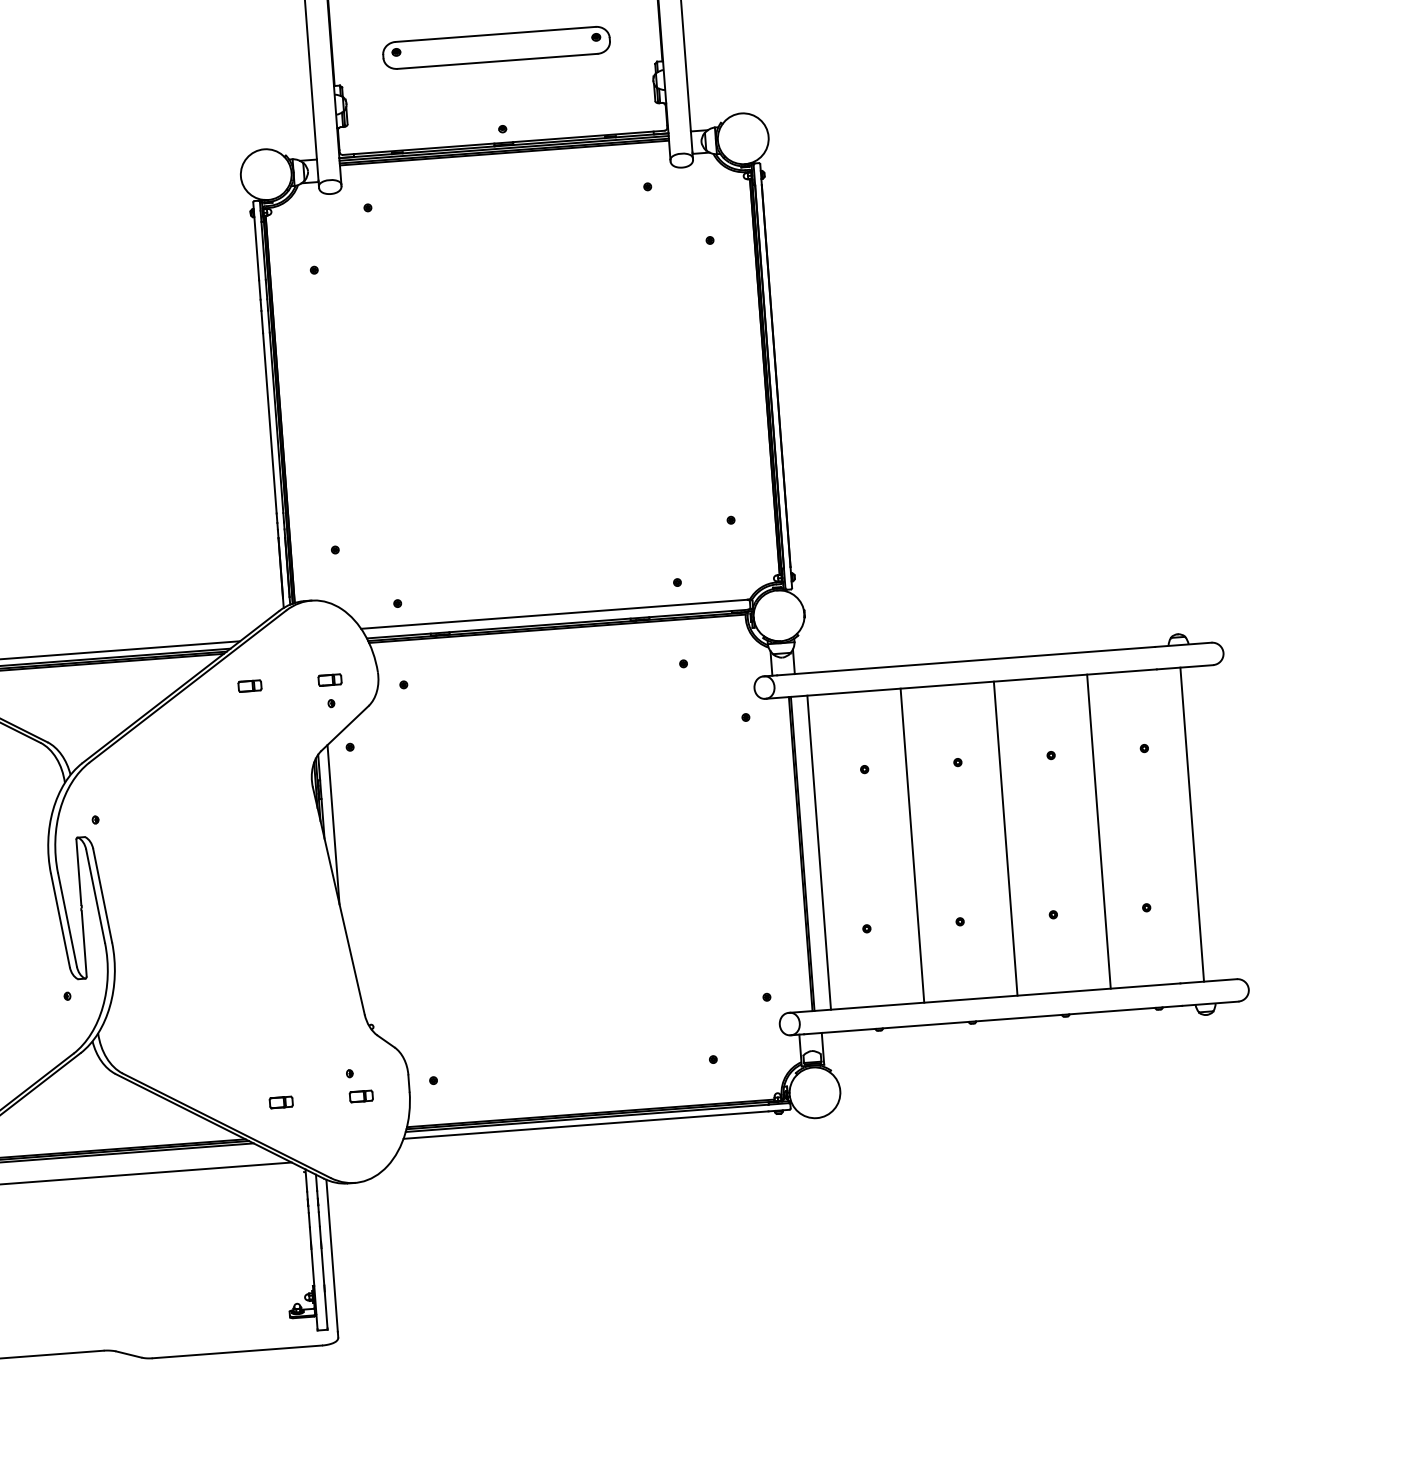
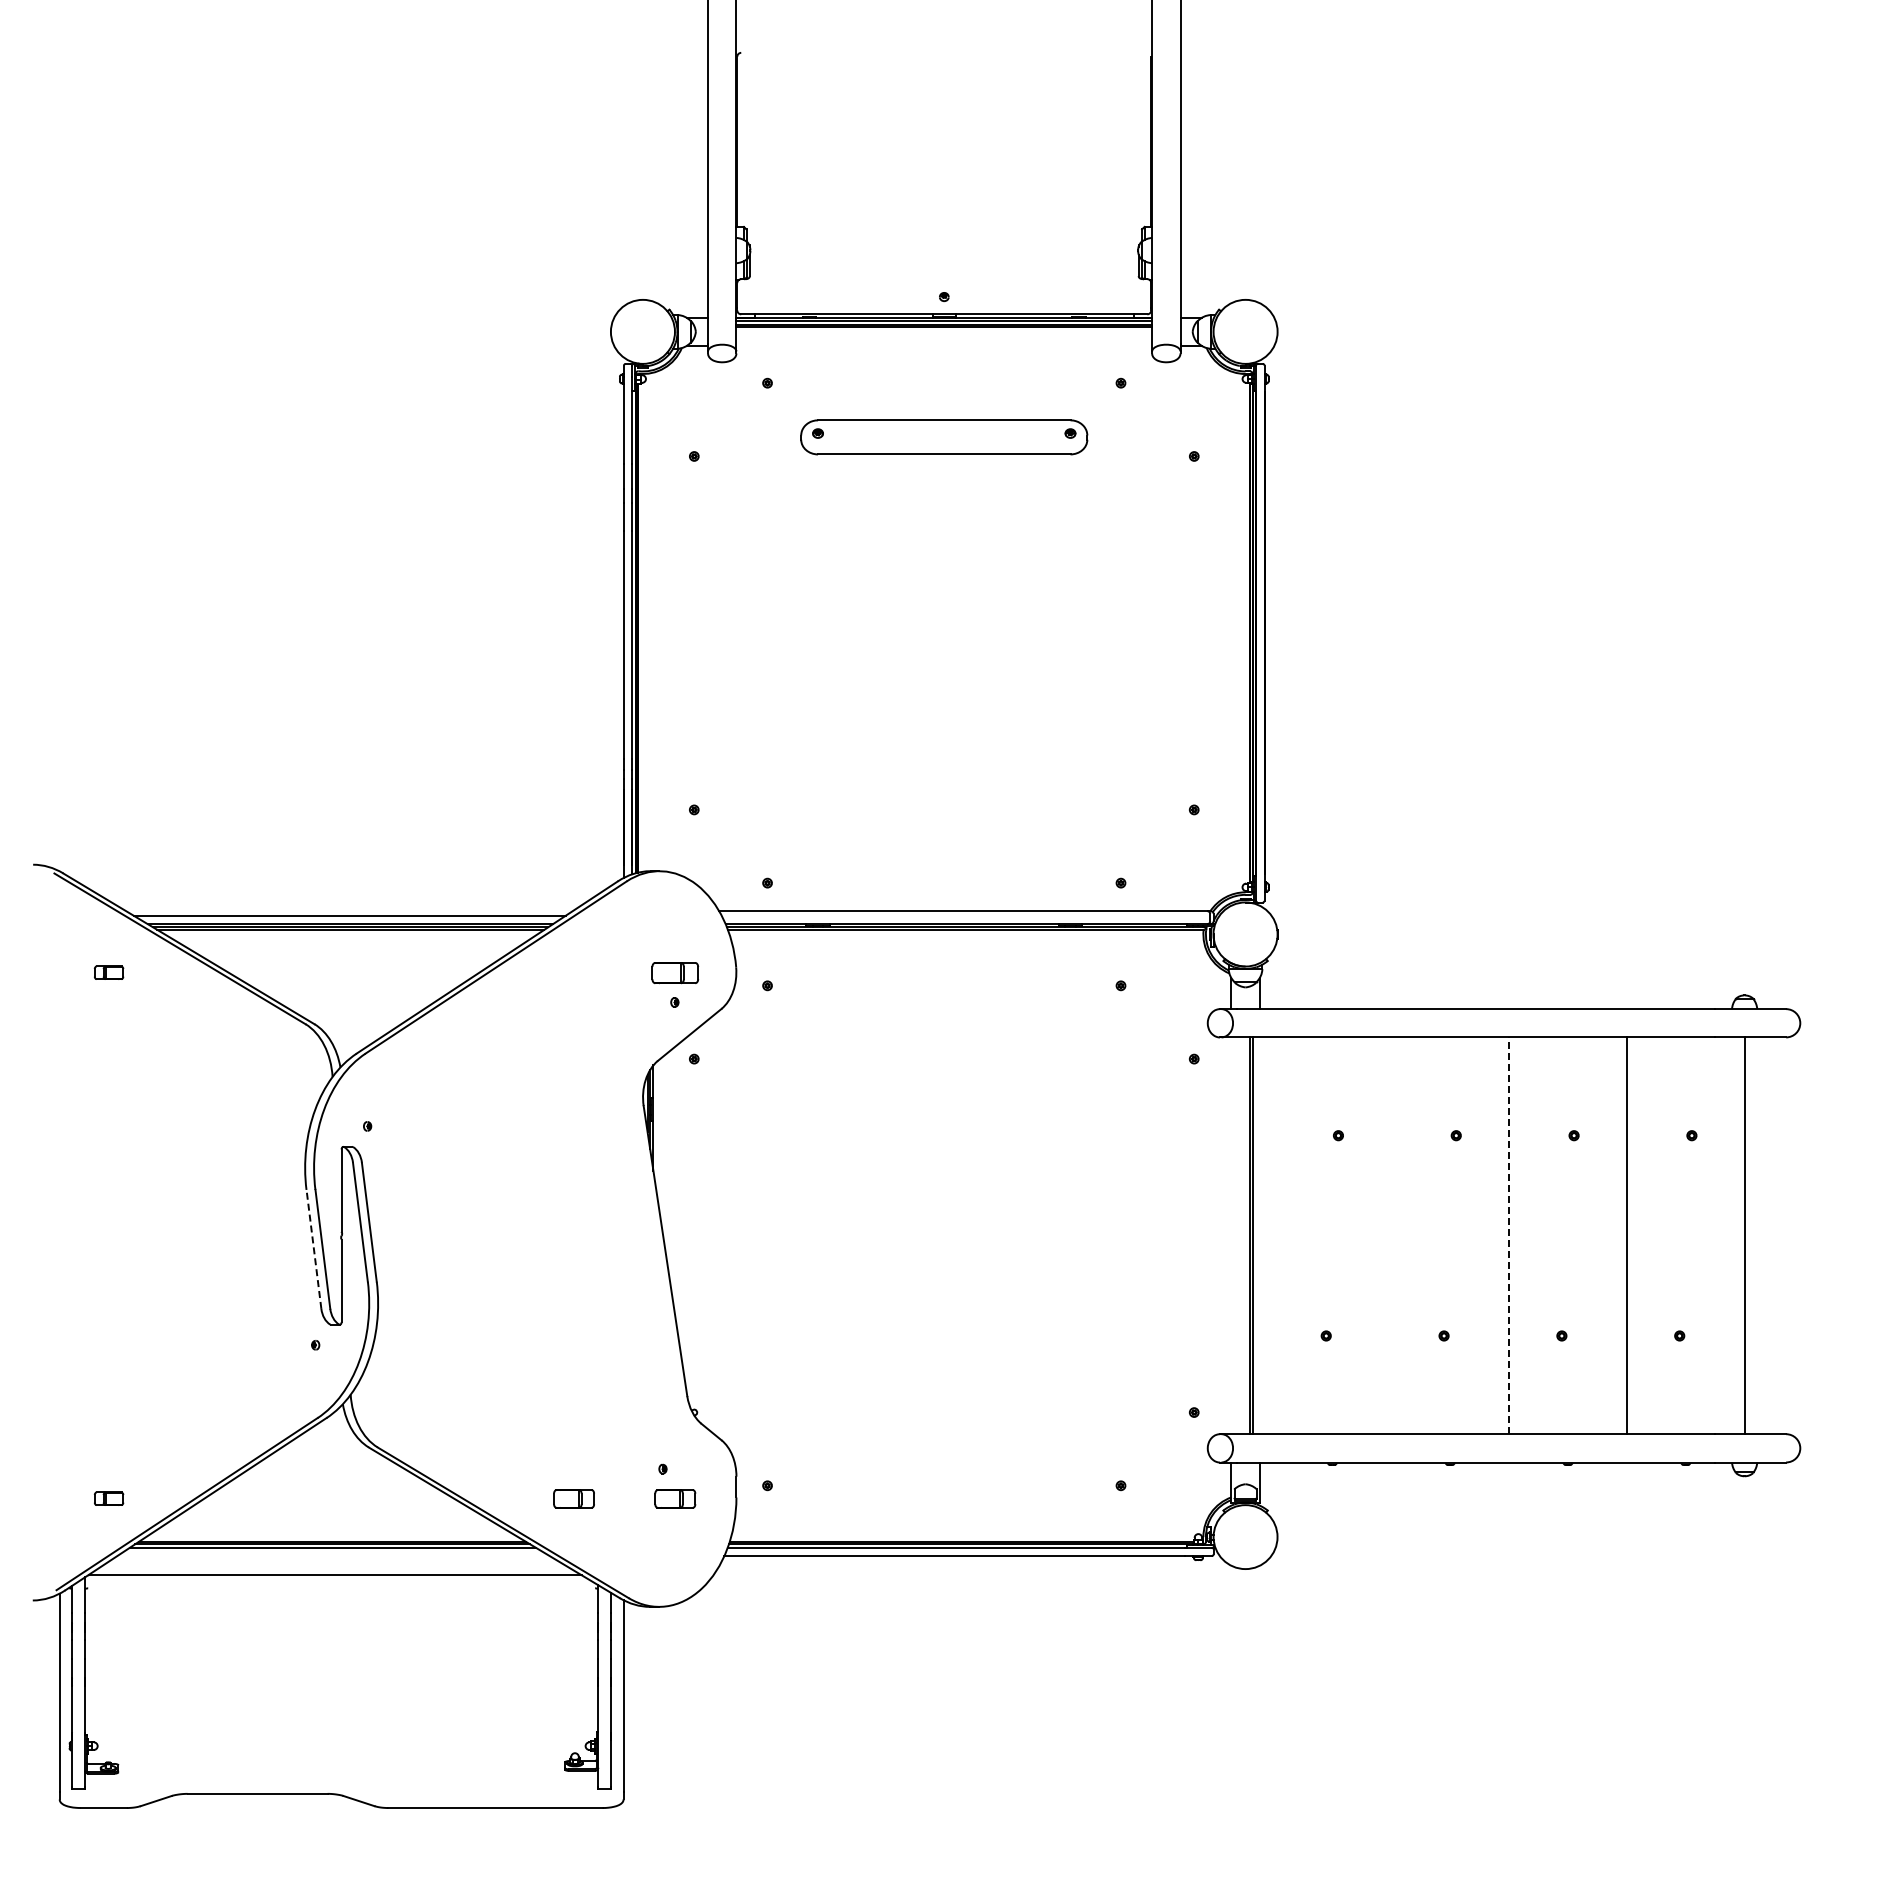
part: (496, 47) -> (944, 437), moved
part: (330, 679) -> (675, 972), size x1.6
part: (250, 685) -> (574, 972), removed
line: (333, 824) -> (666, 1154), removed
line: (1005, 838) -> (1509, 1235), solid -> dashed
line: (912, 845) -> (1391, 1235), removed
line: (819, 852) -> (1273, 1235), removed
line: (60, 920) -> (313, 1249), solid -> dashed
part: (361, 1096) -> (675, 1498), size x1.4
part: (281, 1102) -> (574, 1498), size x1.4

